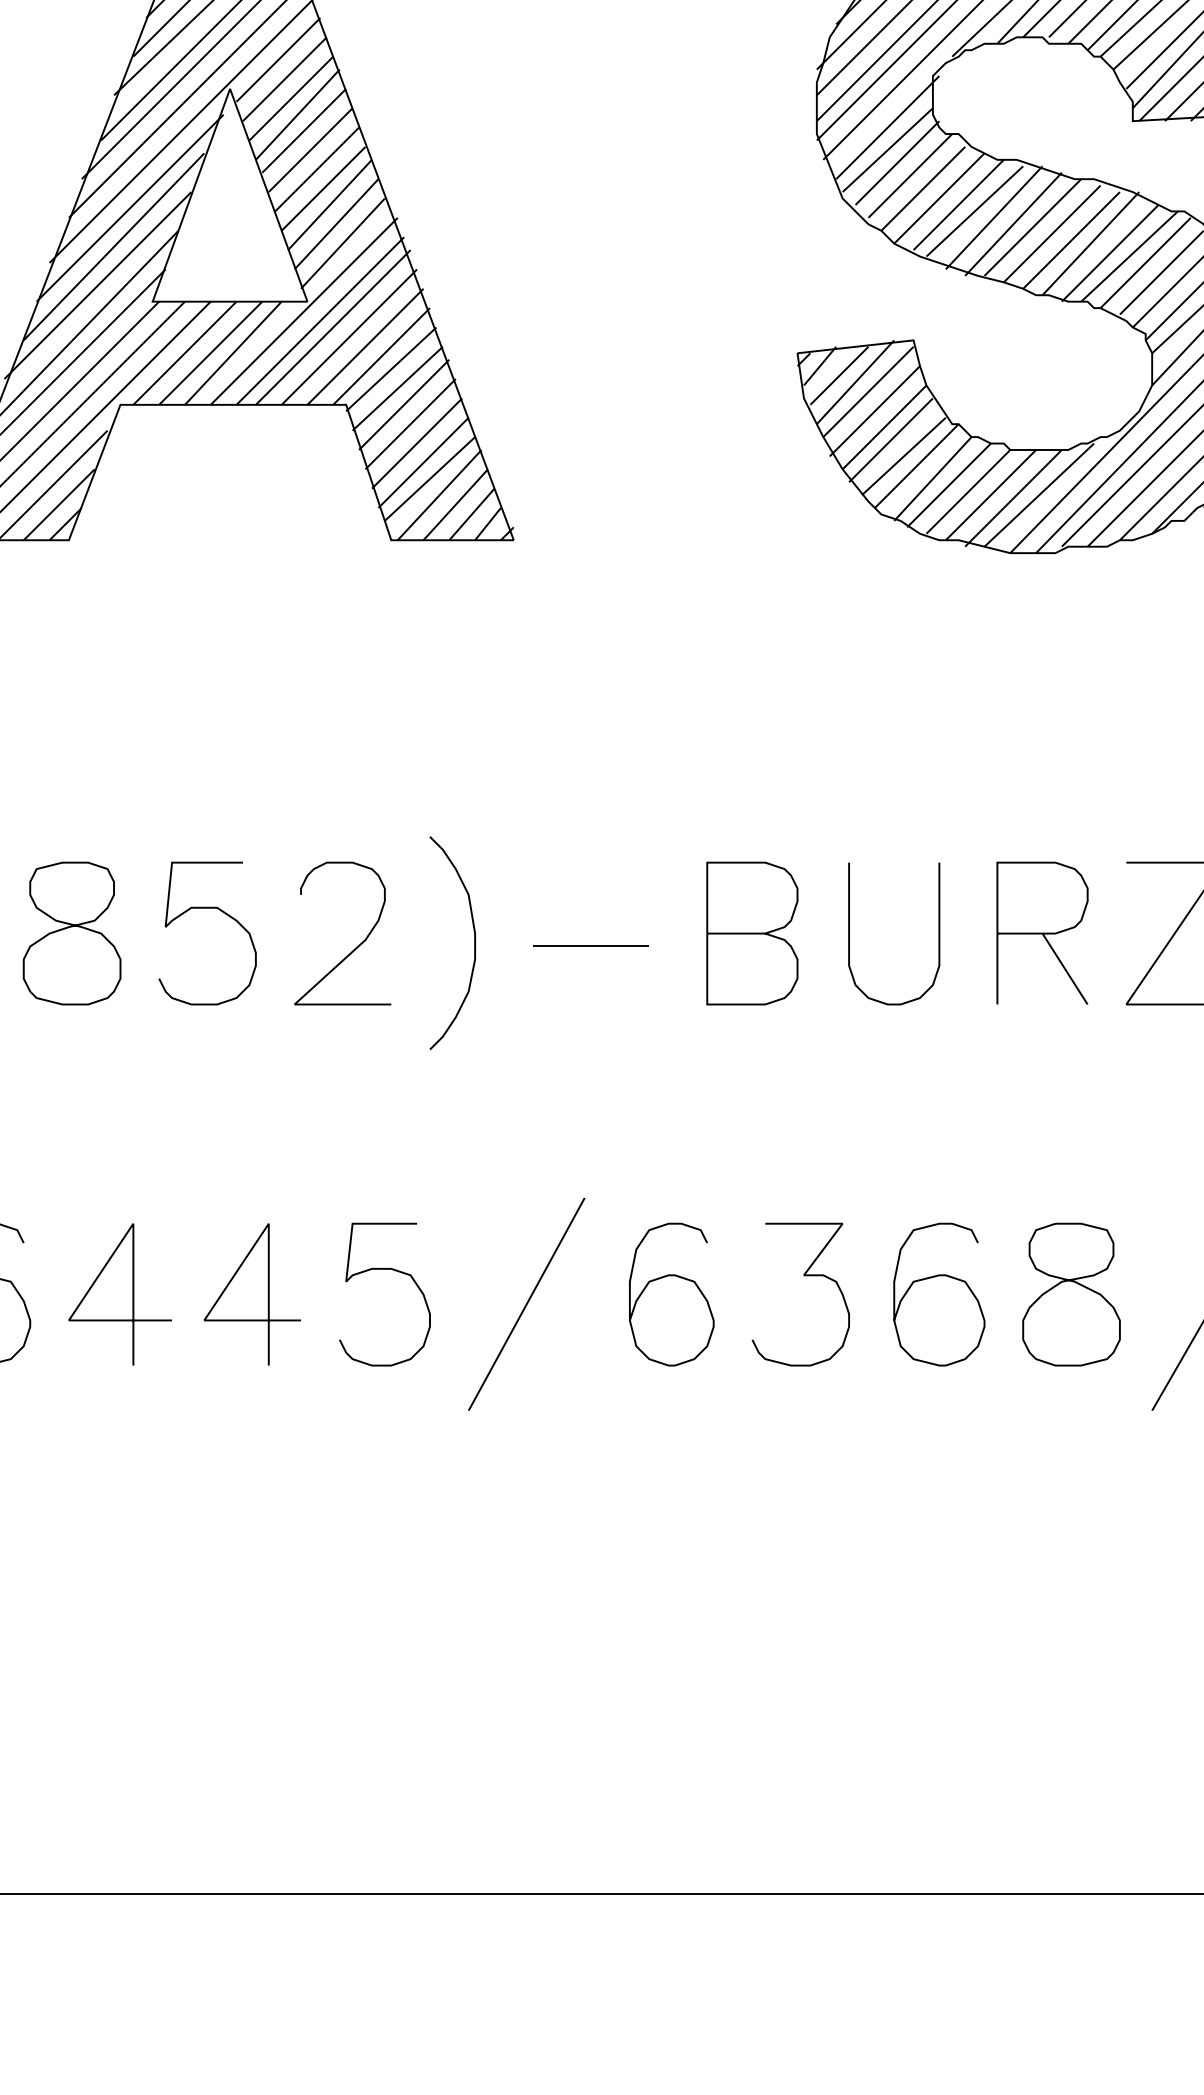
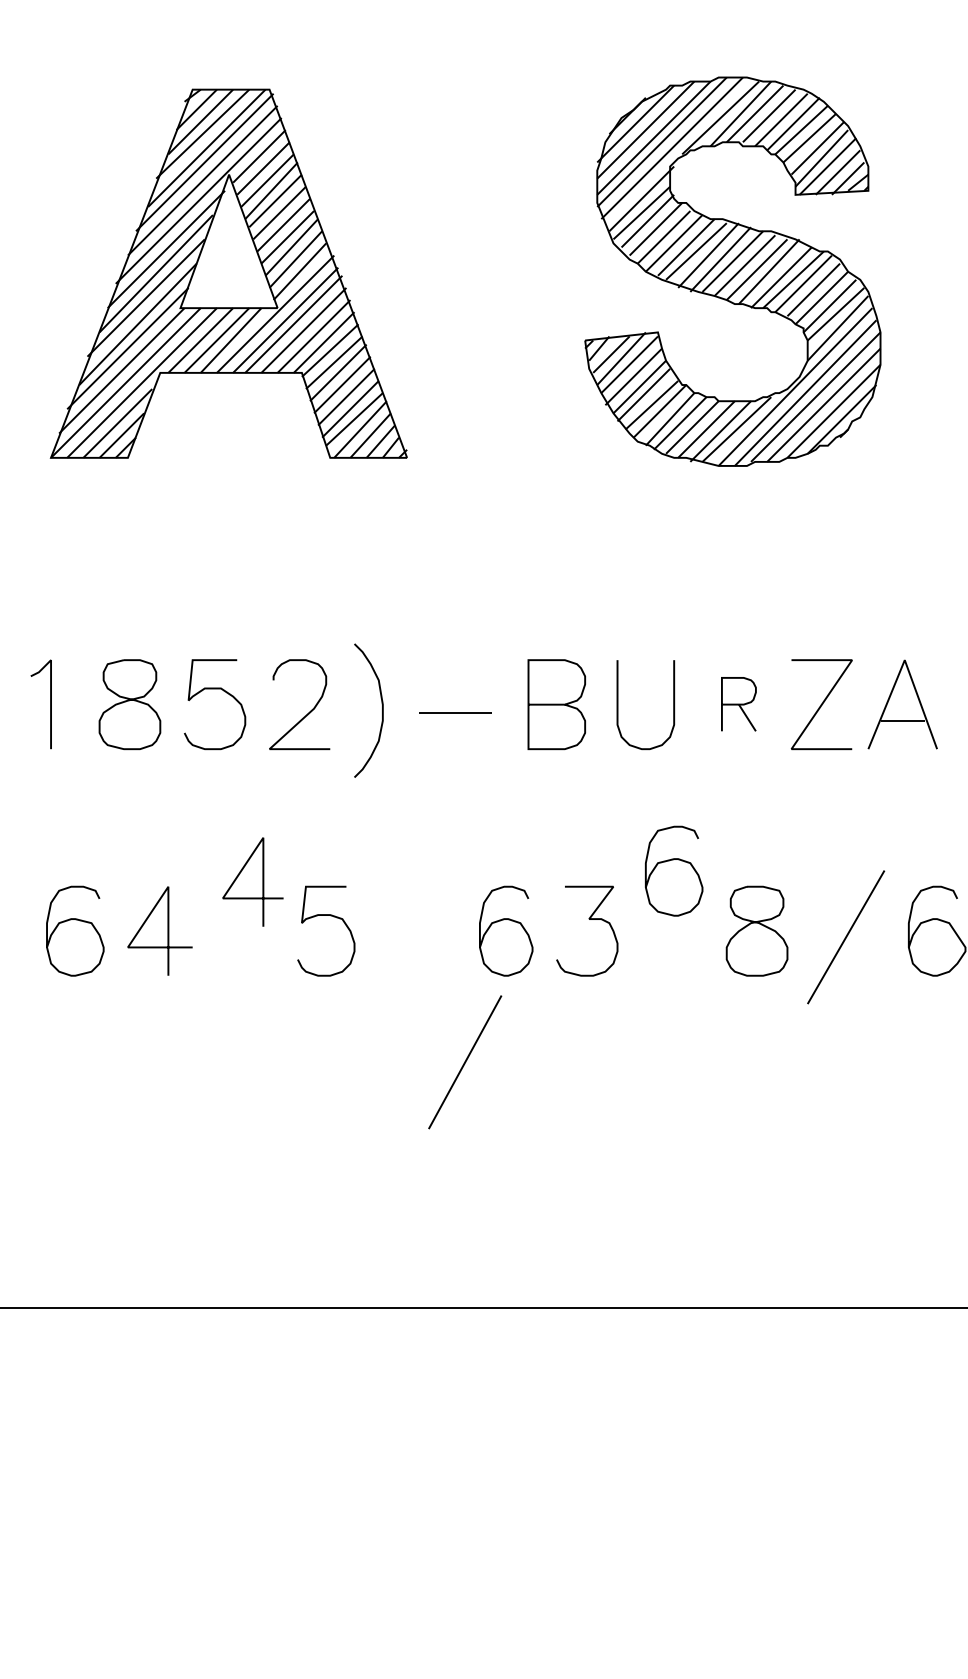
part: (1041, 933) -> (738, 704), size x0.6
curve: (938, 1277) -> (673, 860), moved
curve: (267, 1293) -> (262, 881), moved
line: (527, 1304) -> (465, 1062), moved

